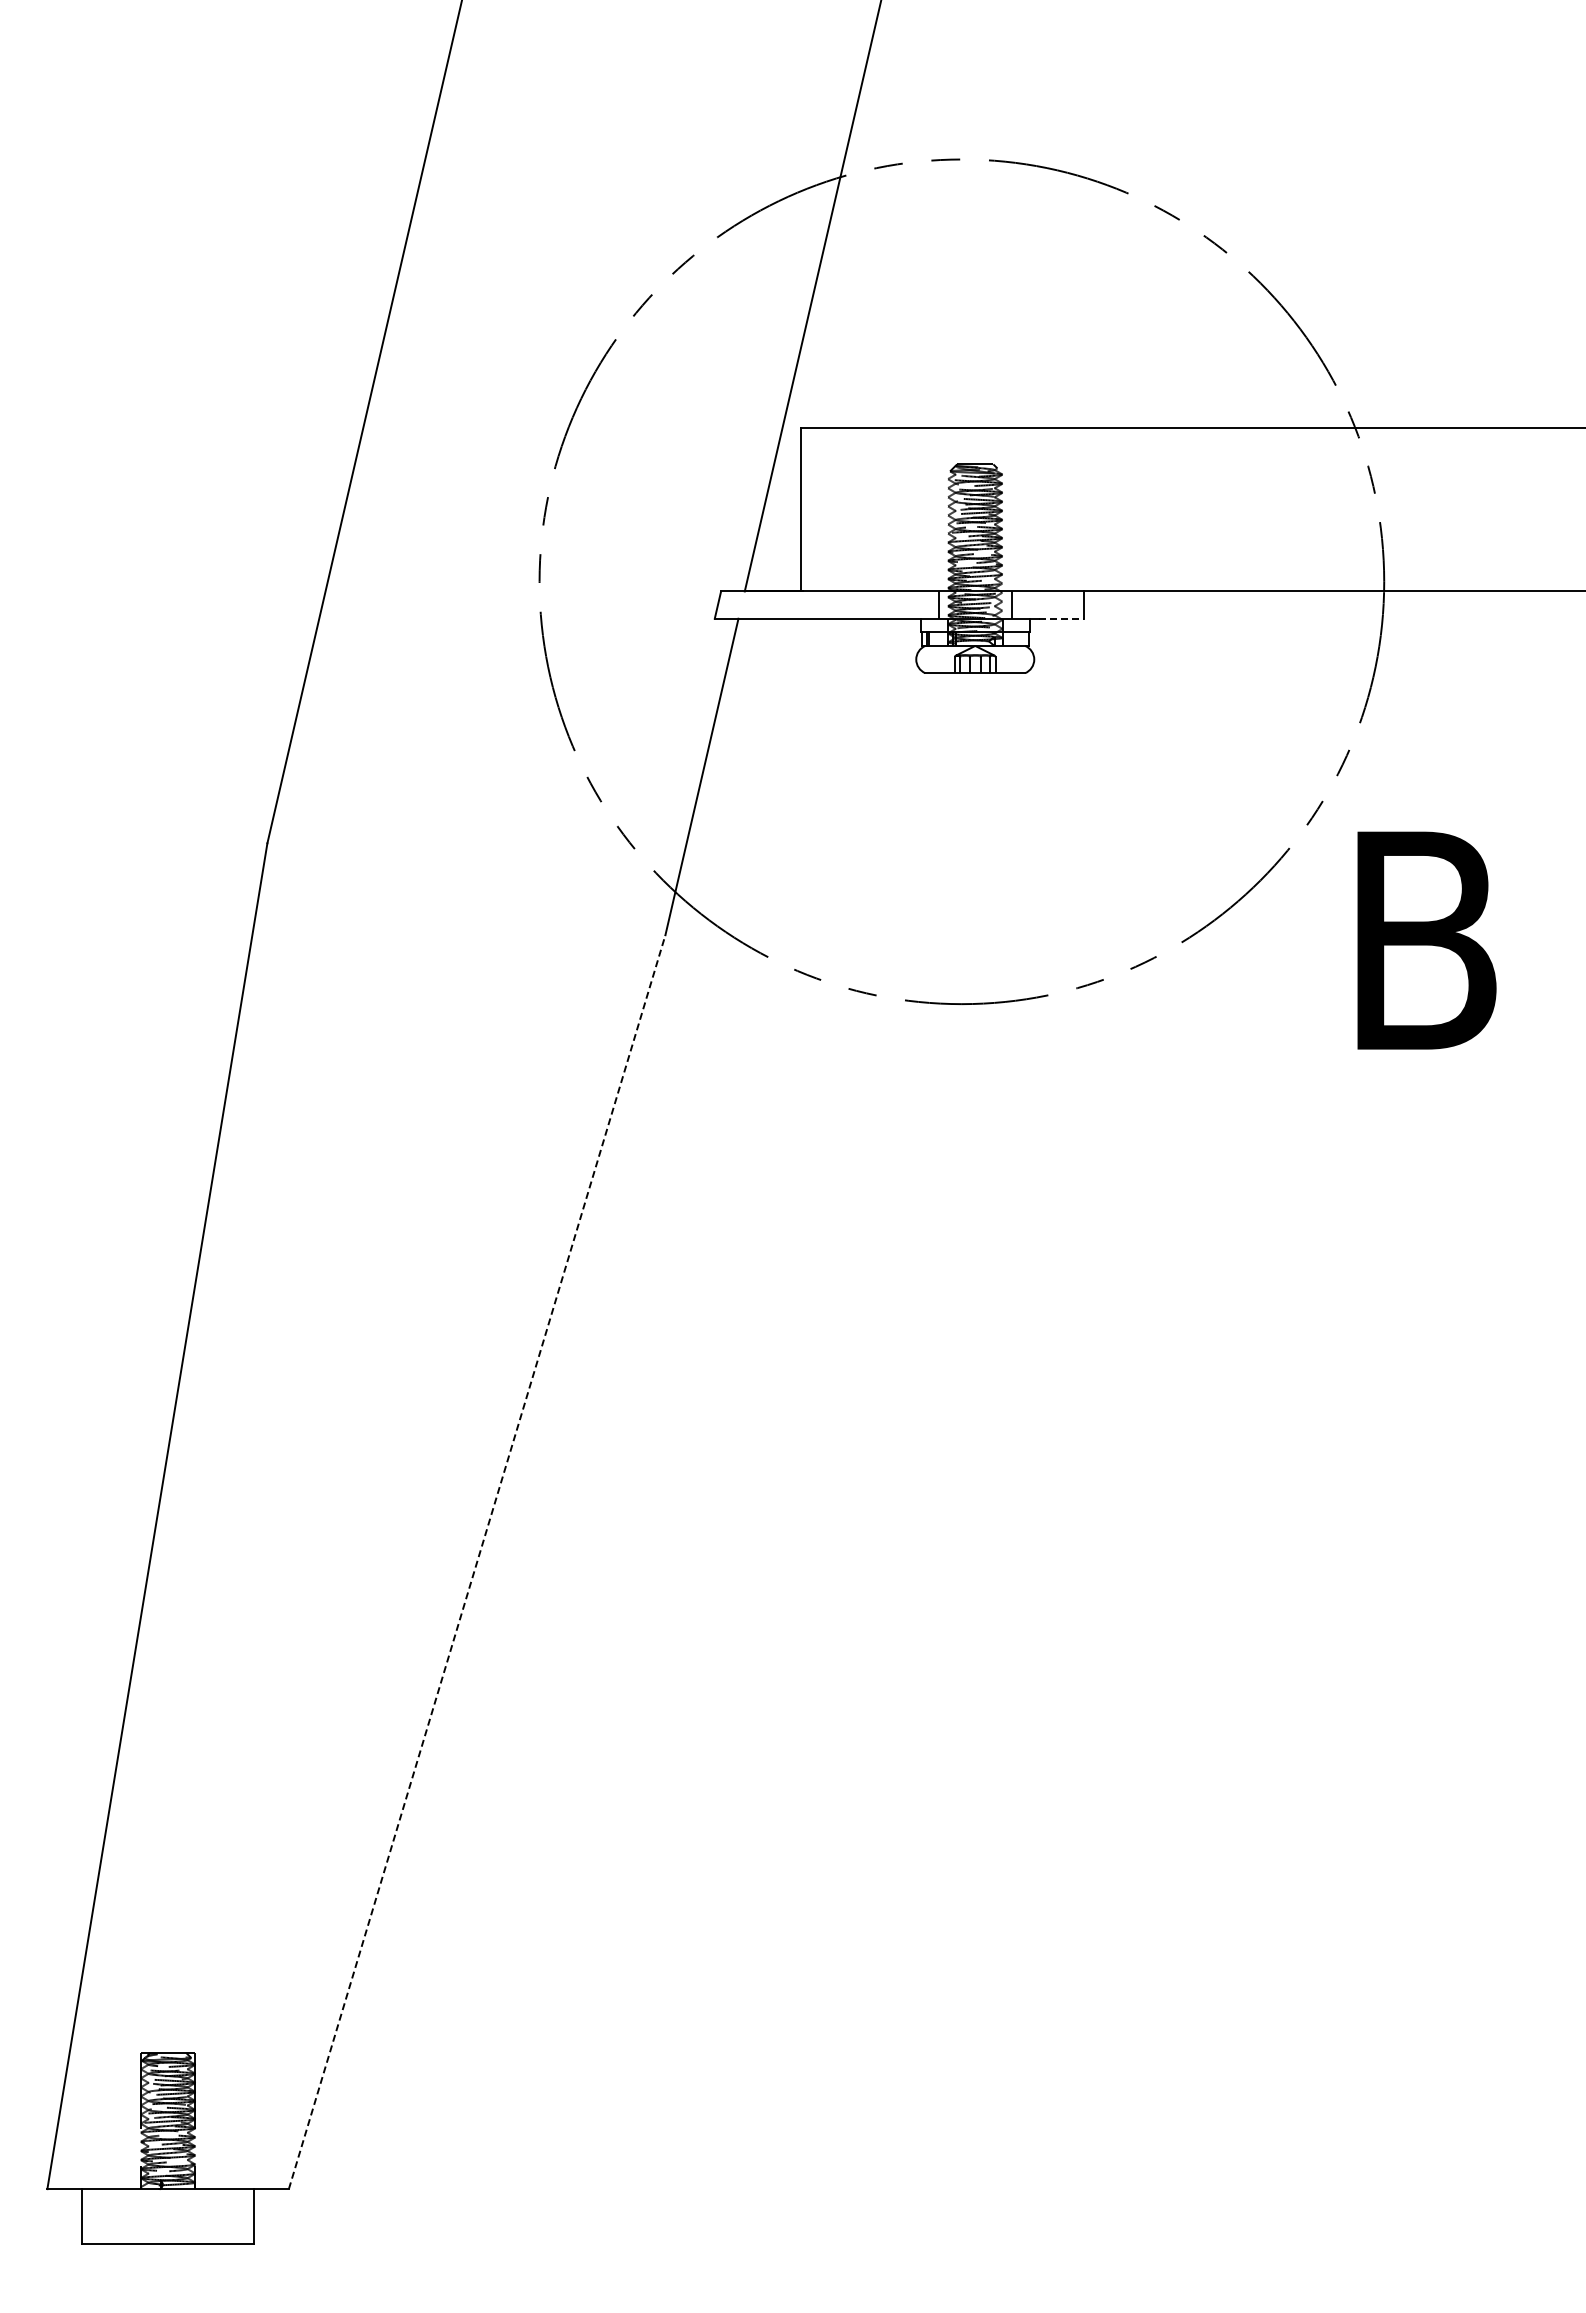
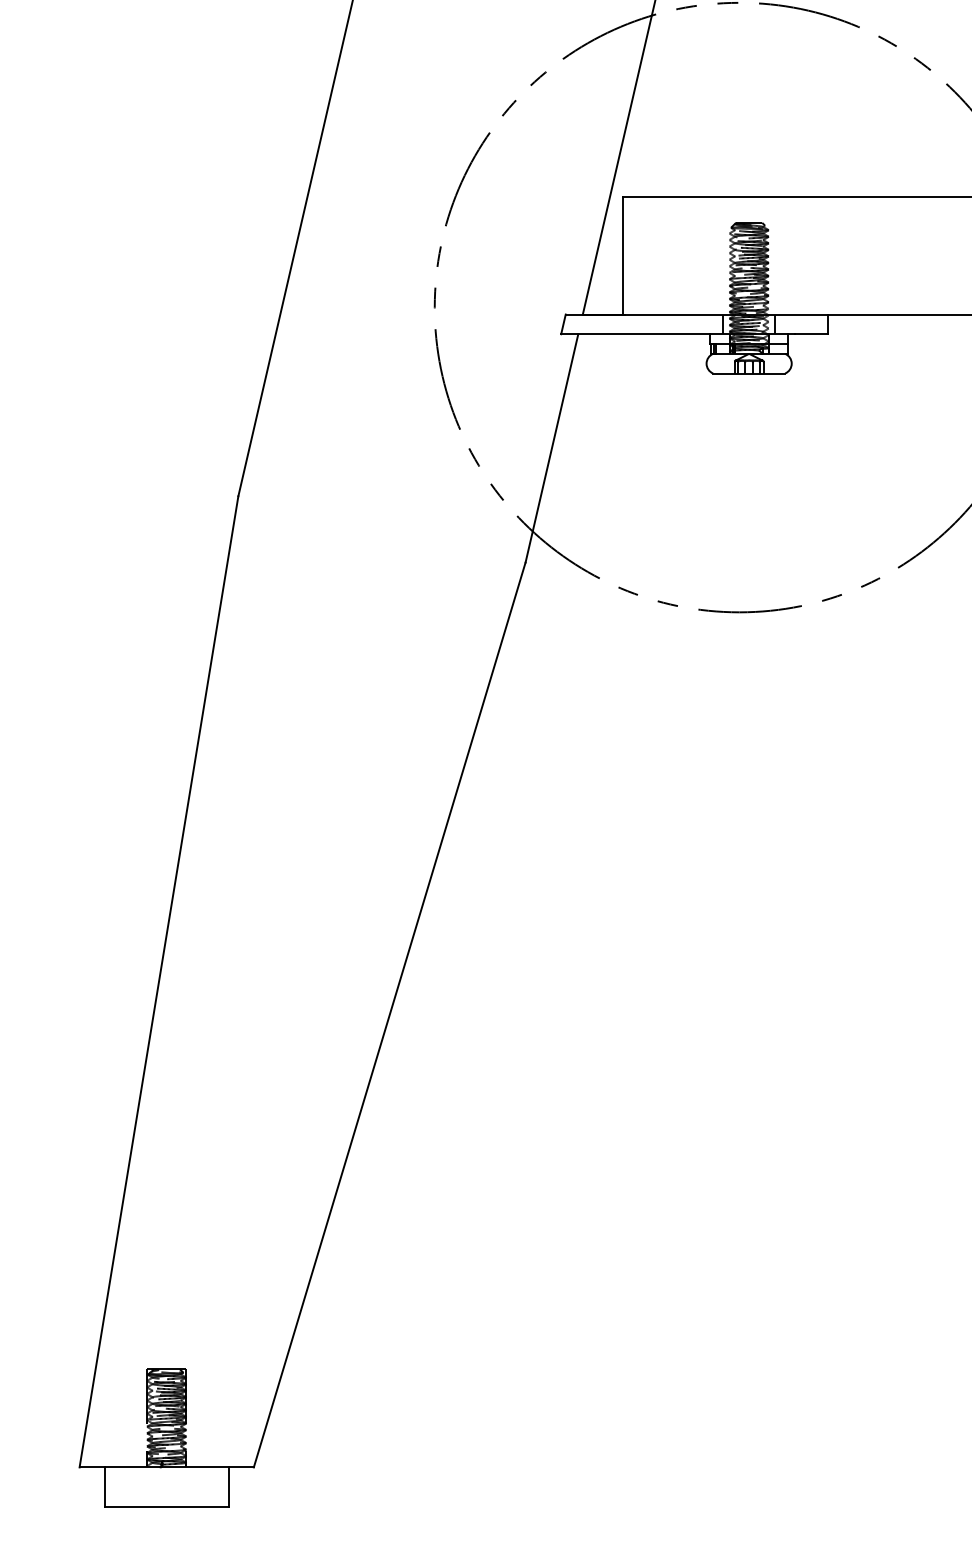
line: (1061, 618) -> (811, 334), dashed -> solid
line: (477, 1562) -> (389, 1015), dashed -> solid

